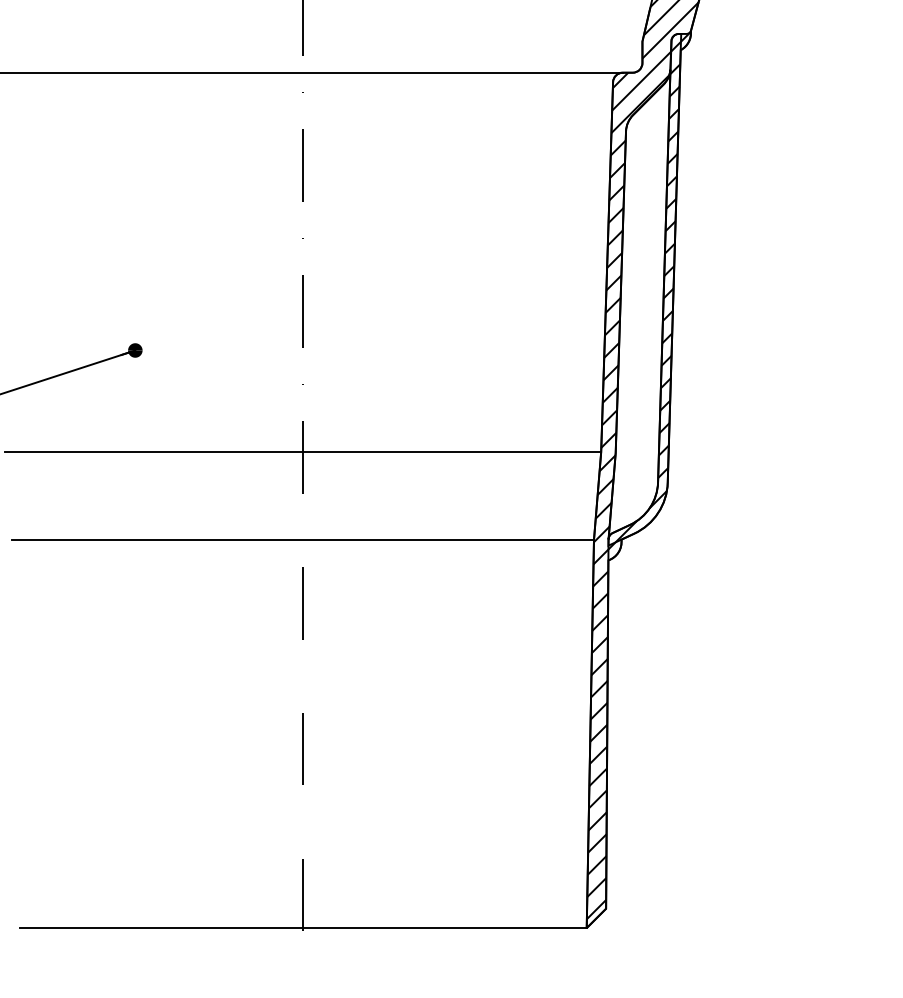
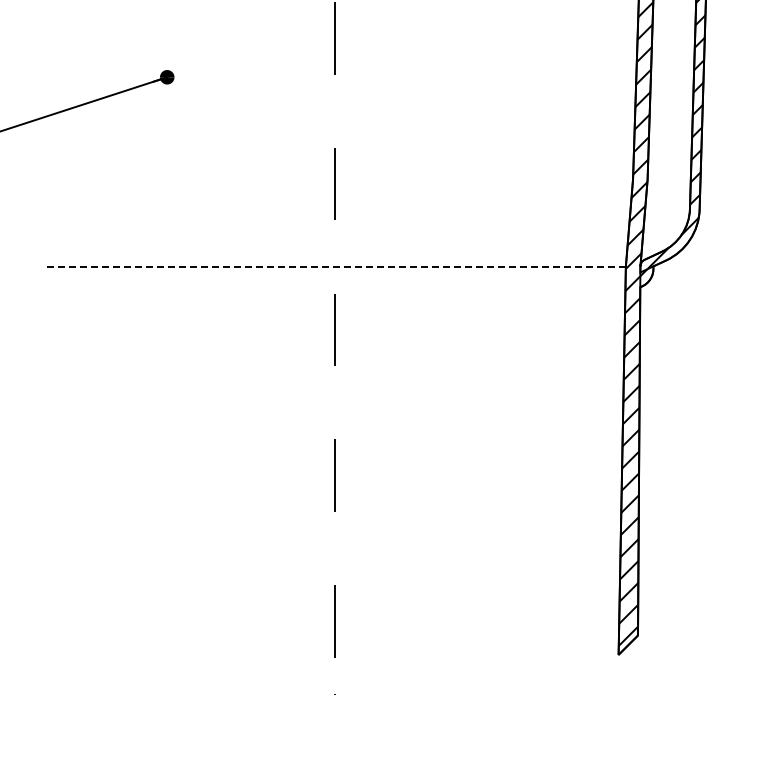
line: (303, 452) -> (335, 179), removed
line: (303, 539) -> (335, 266), solid -> dashed
line: (302, 928) -> (334, 655), removed

